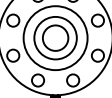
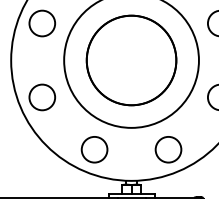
circle: (55, 37) -> (131, 59), size x1.67

